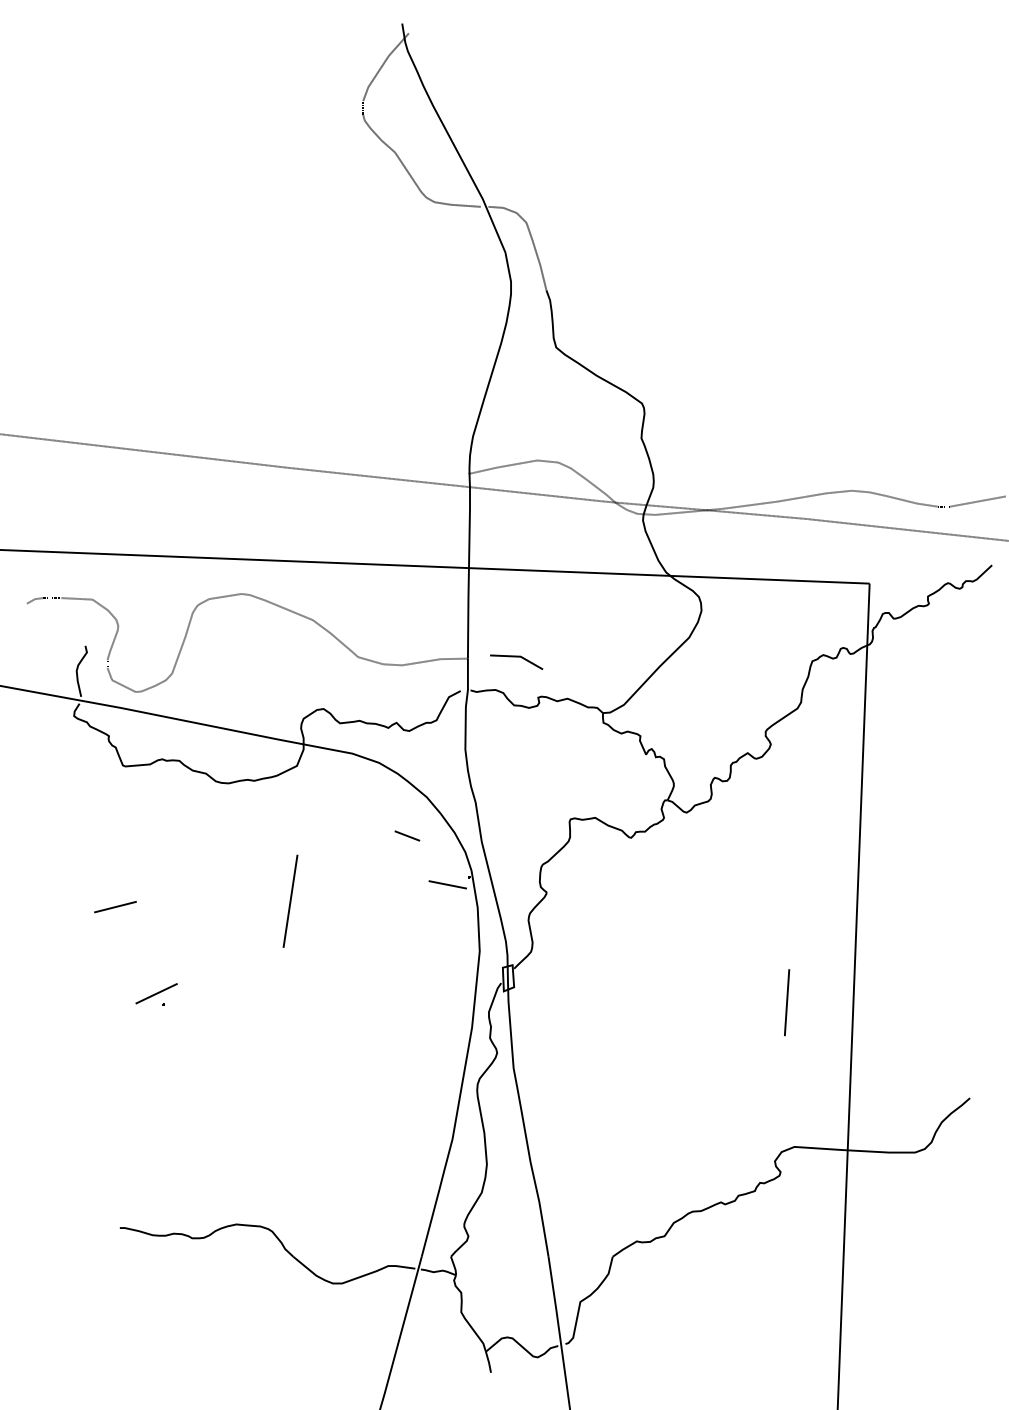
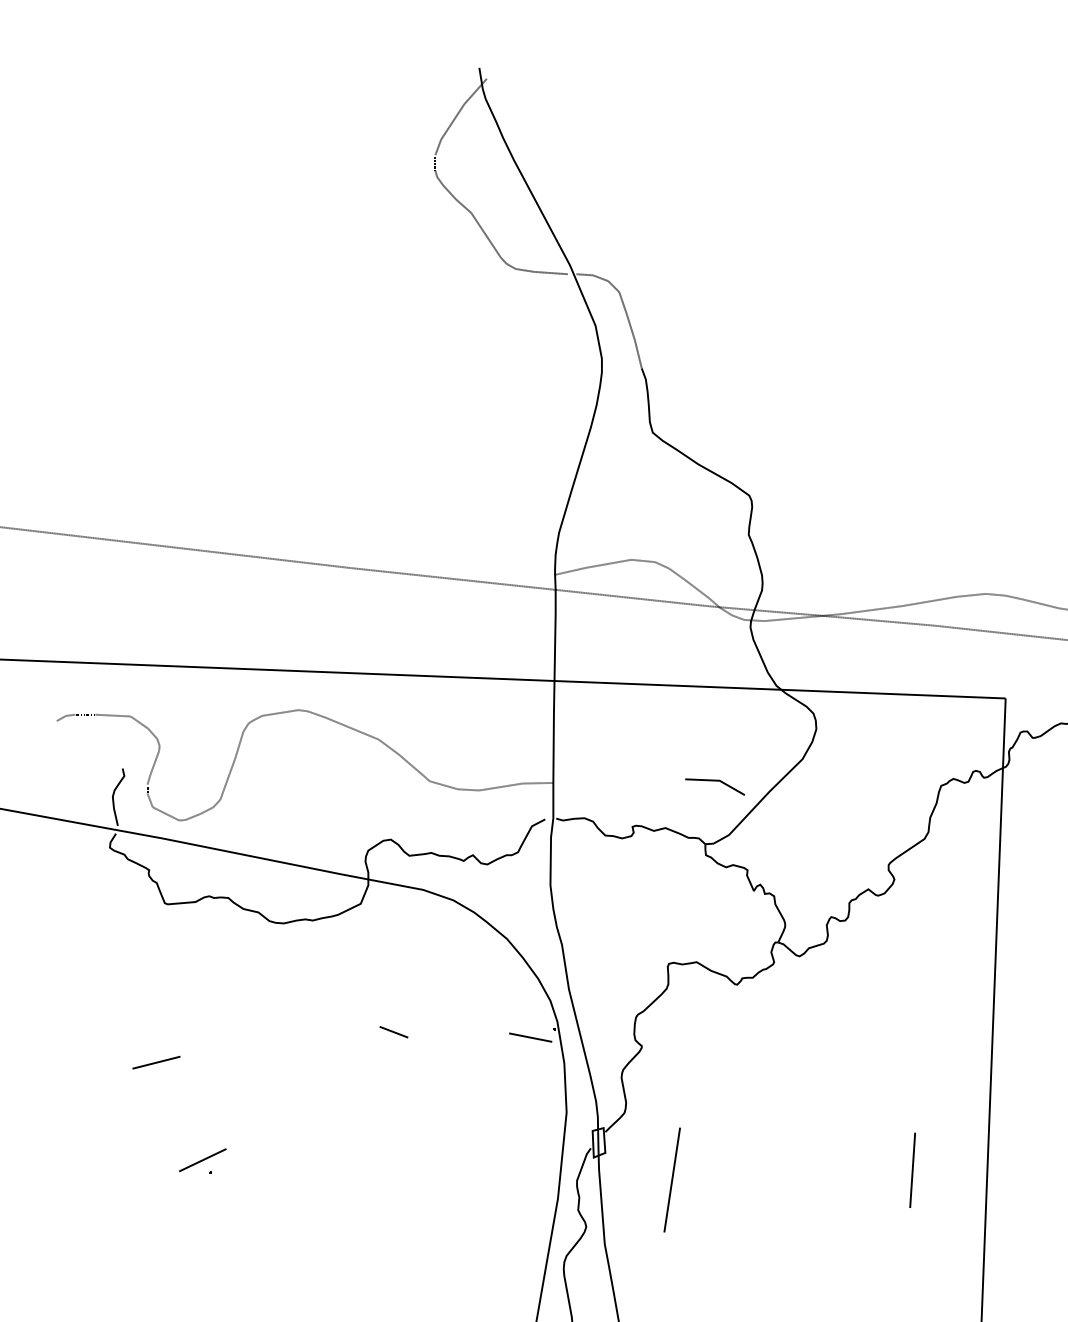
line: (516, 657) -> (714, 781), moved
line: (407, 835) -> (394, 1031), moved
line: (290, 900) -> (672, 1179), moved

